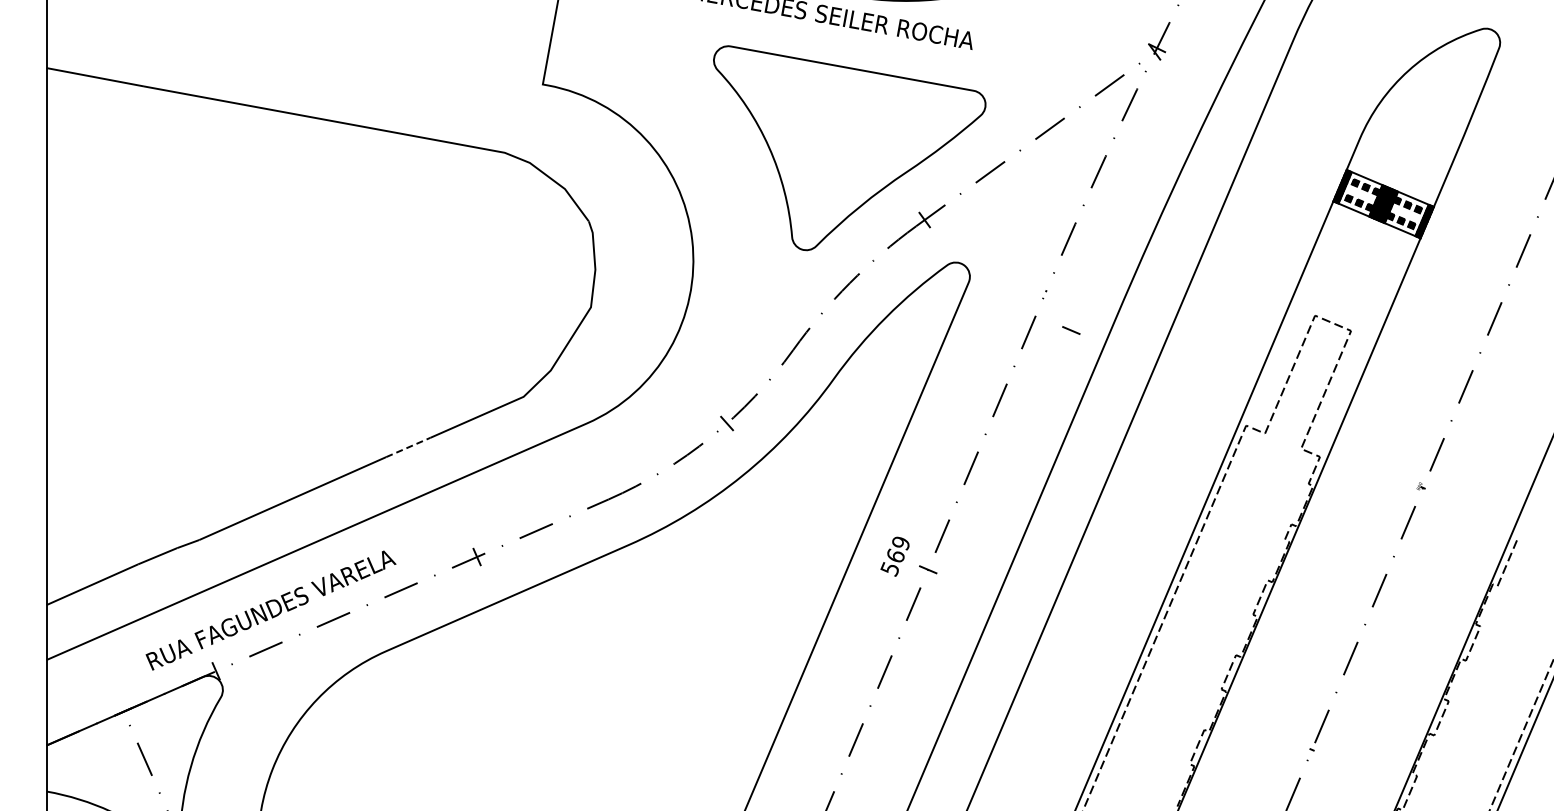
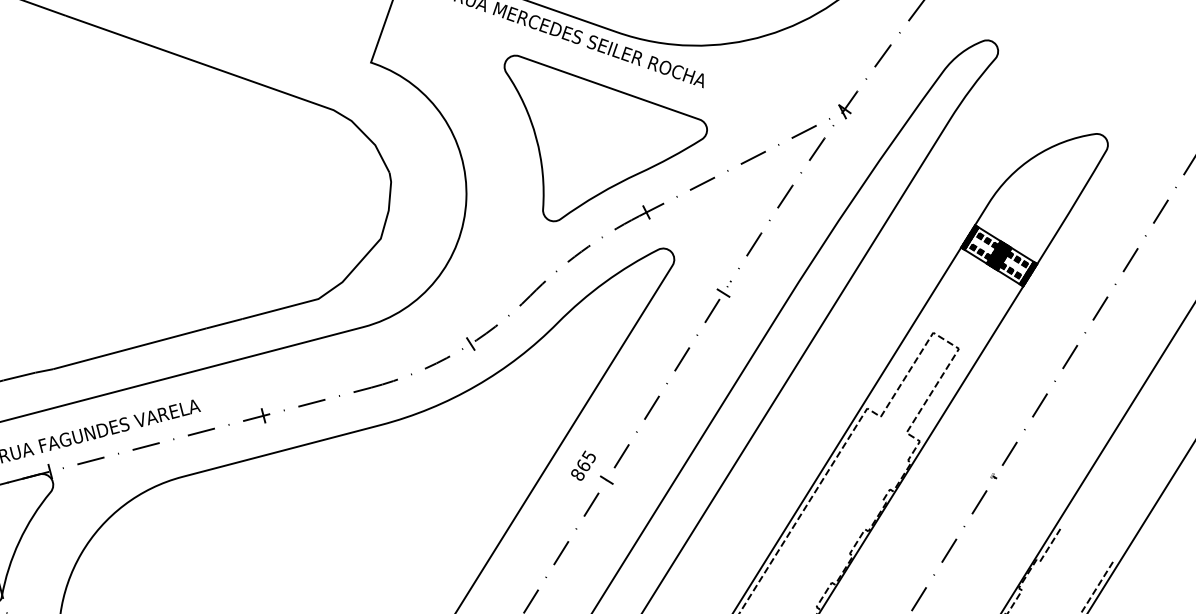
line: (1071, 330) -> (723, 293), moved
line: (408, 447) -> (224, 323), dashed -> solid
text: (894, 556) -> (582, 465), 569 -> 865

